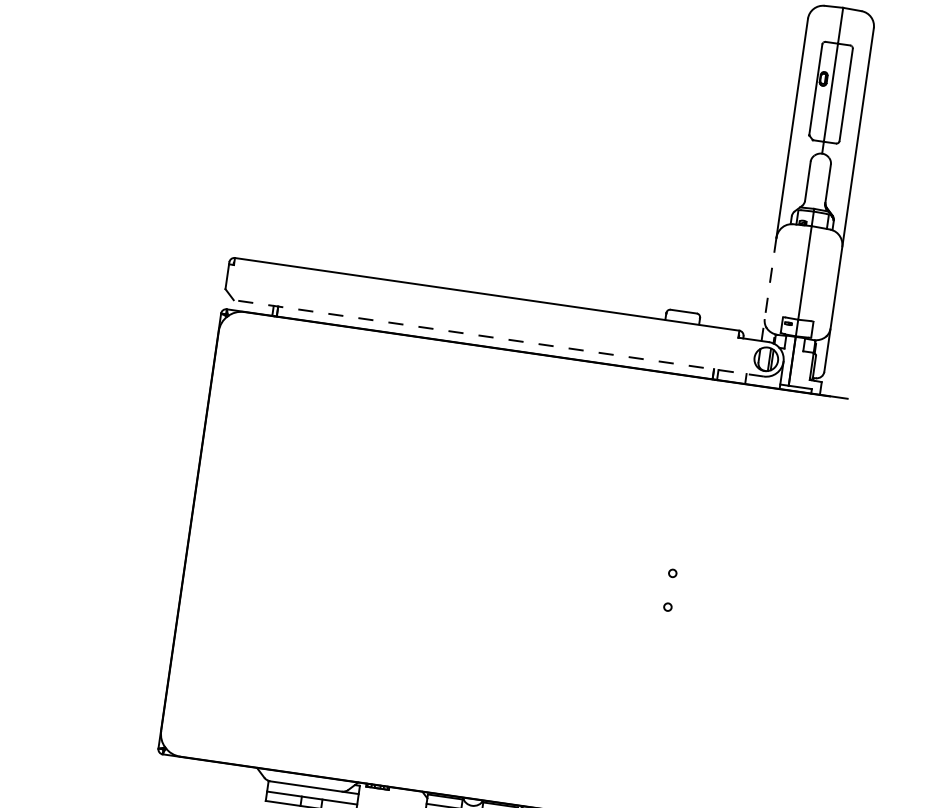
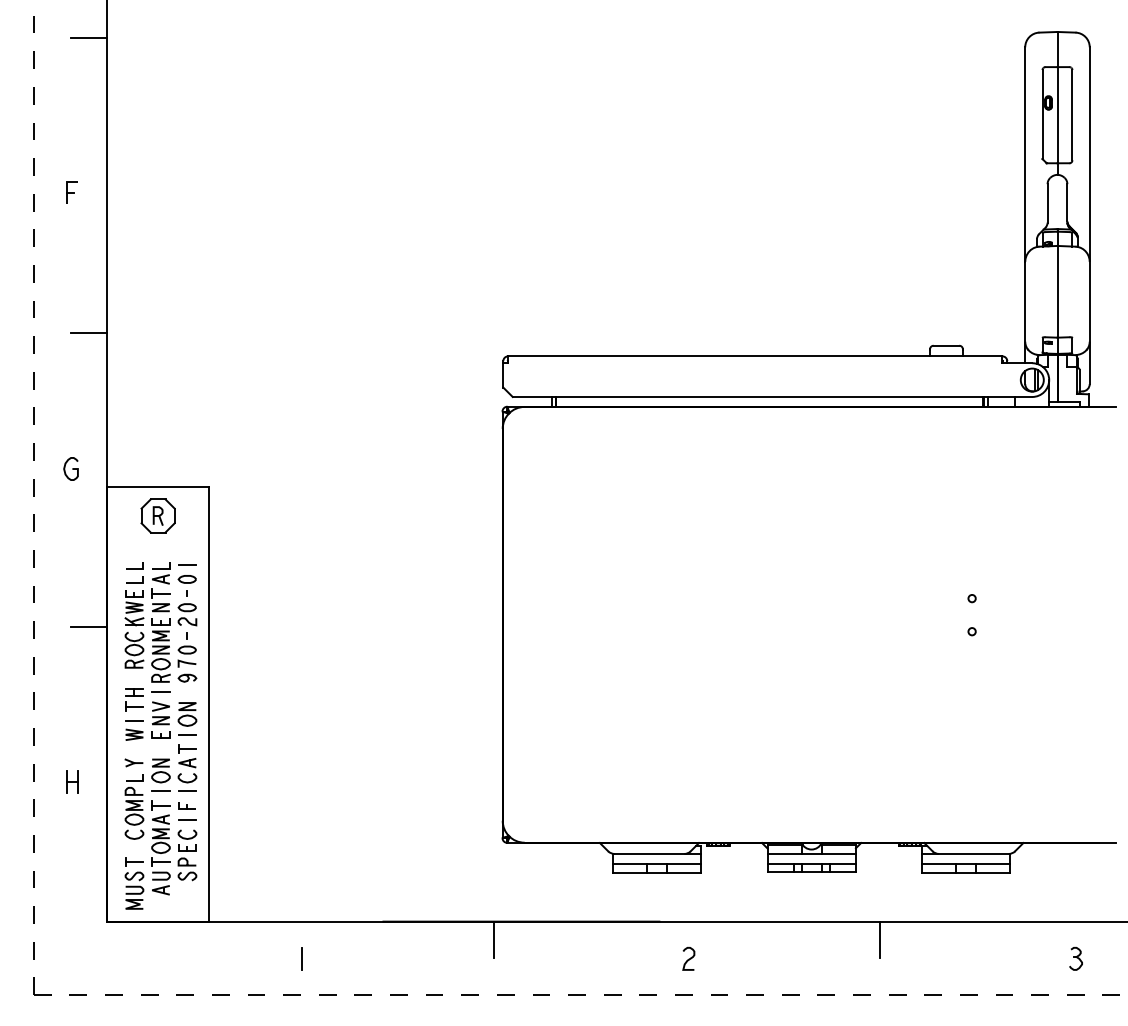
line: (769, 289) -> (1025, 312), dashed -> solid
line: (498, 337) -> (772, 396), dashed -> solid

